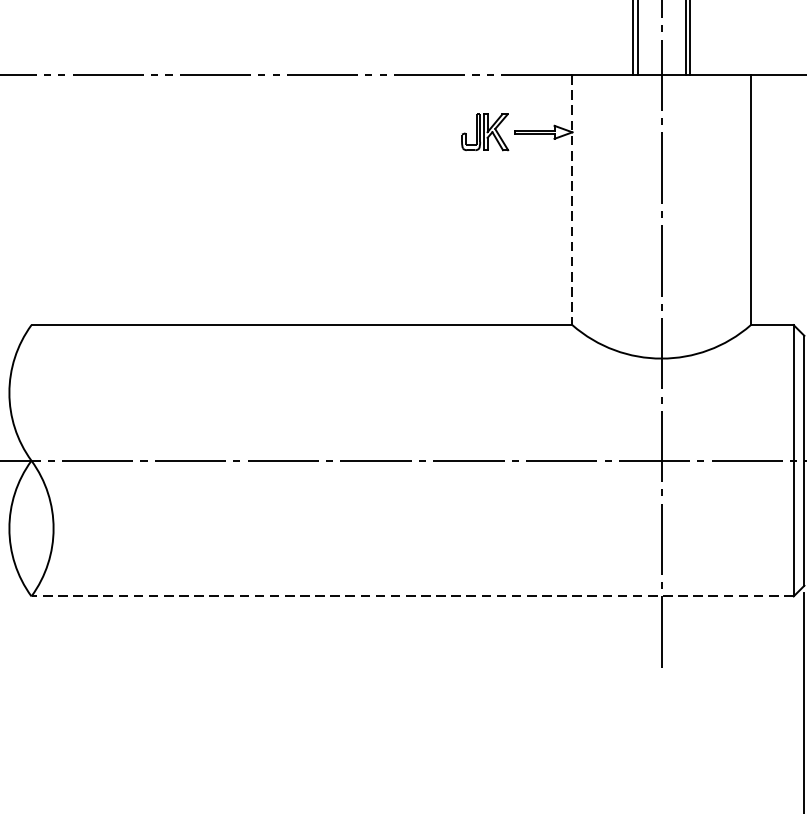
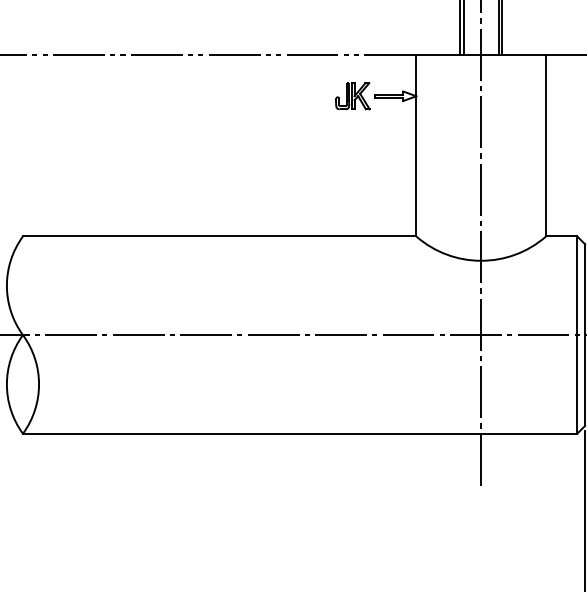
line: (572, 200) -> (416, 145), dashed -> solid
line: (411, 596) -> (299, 433), dashed -> solid

